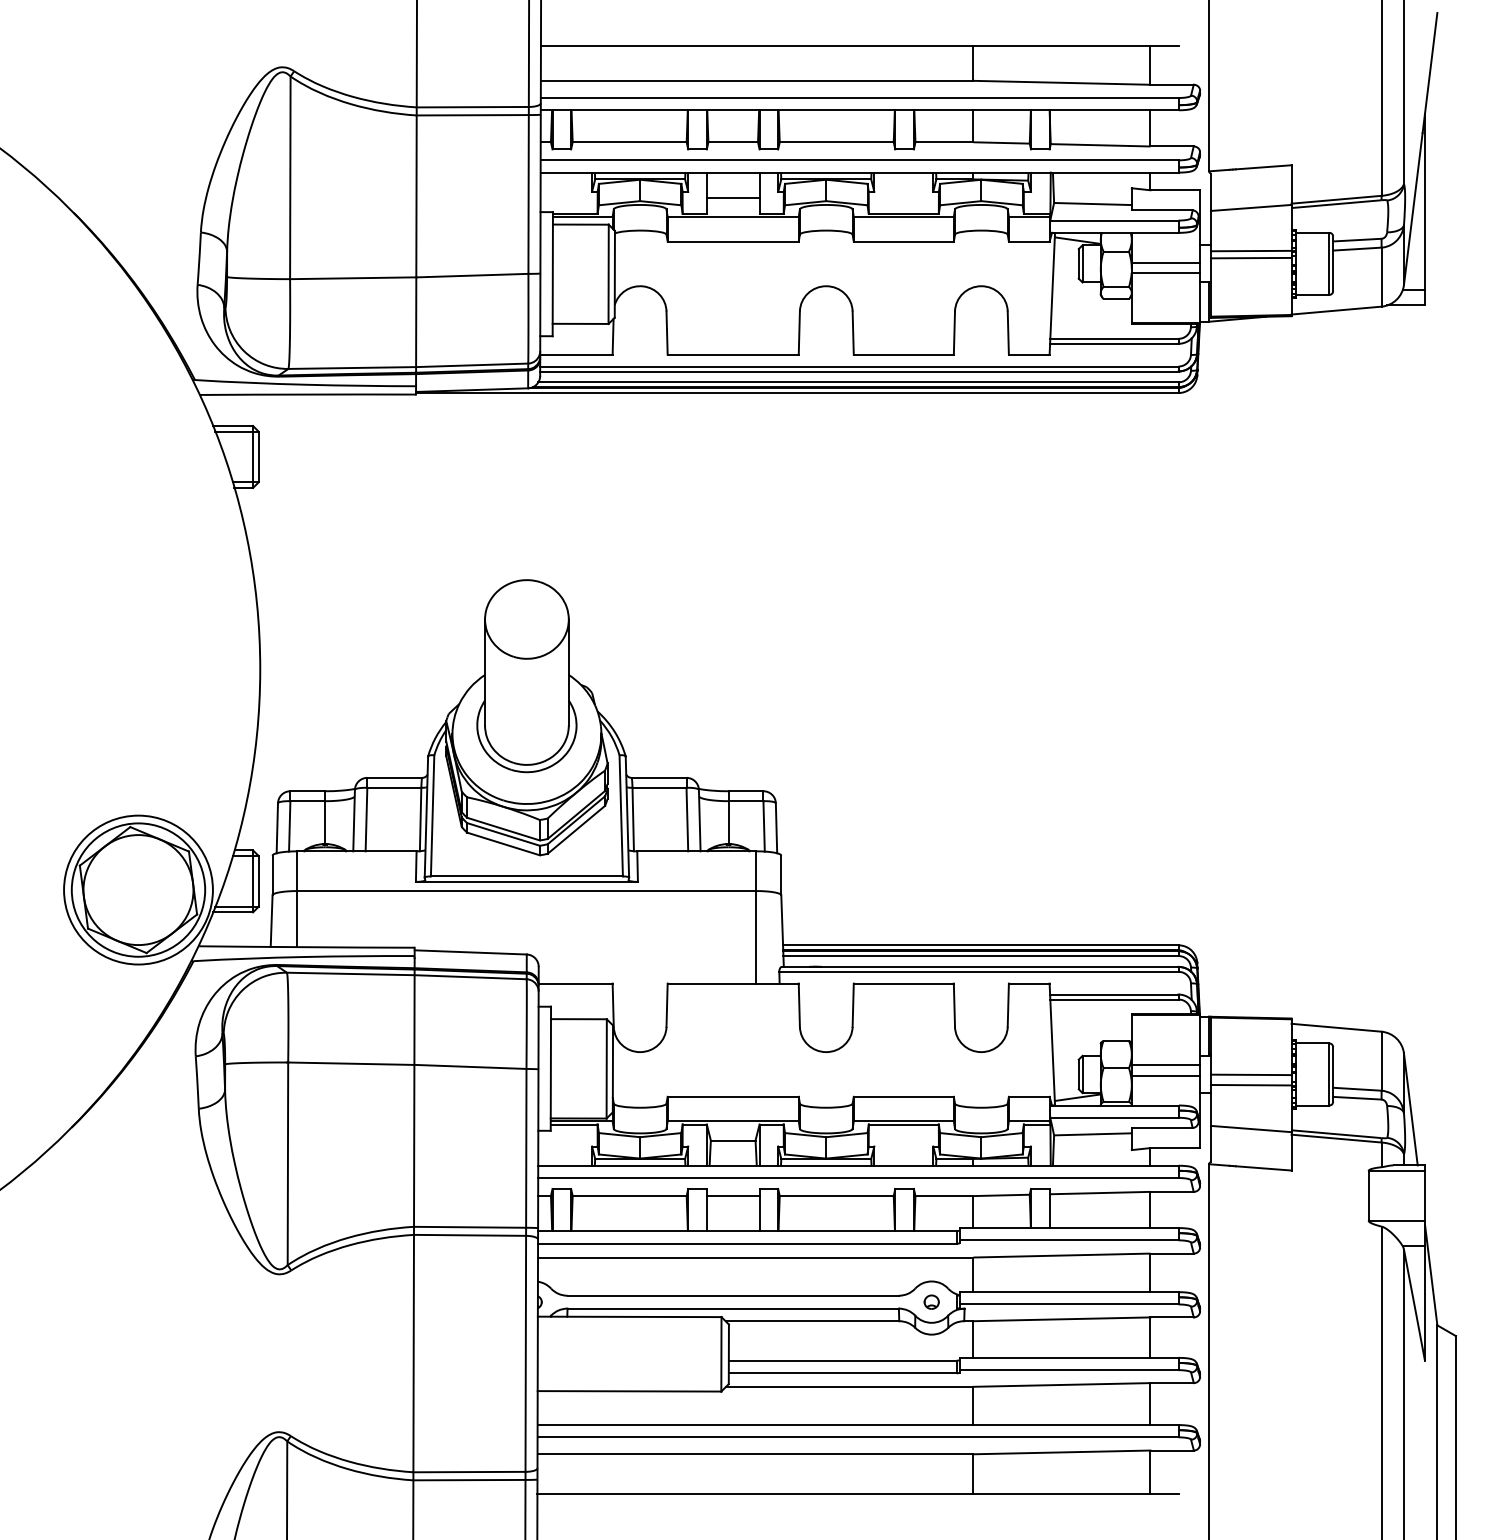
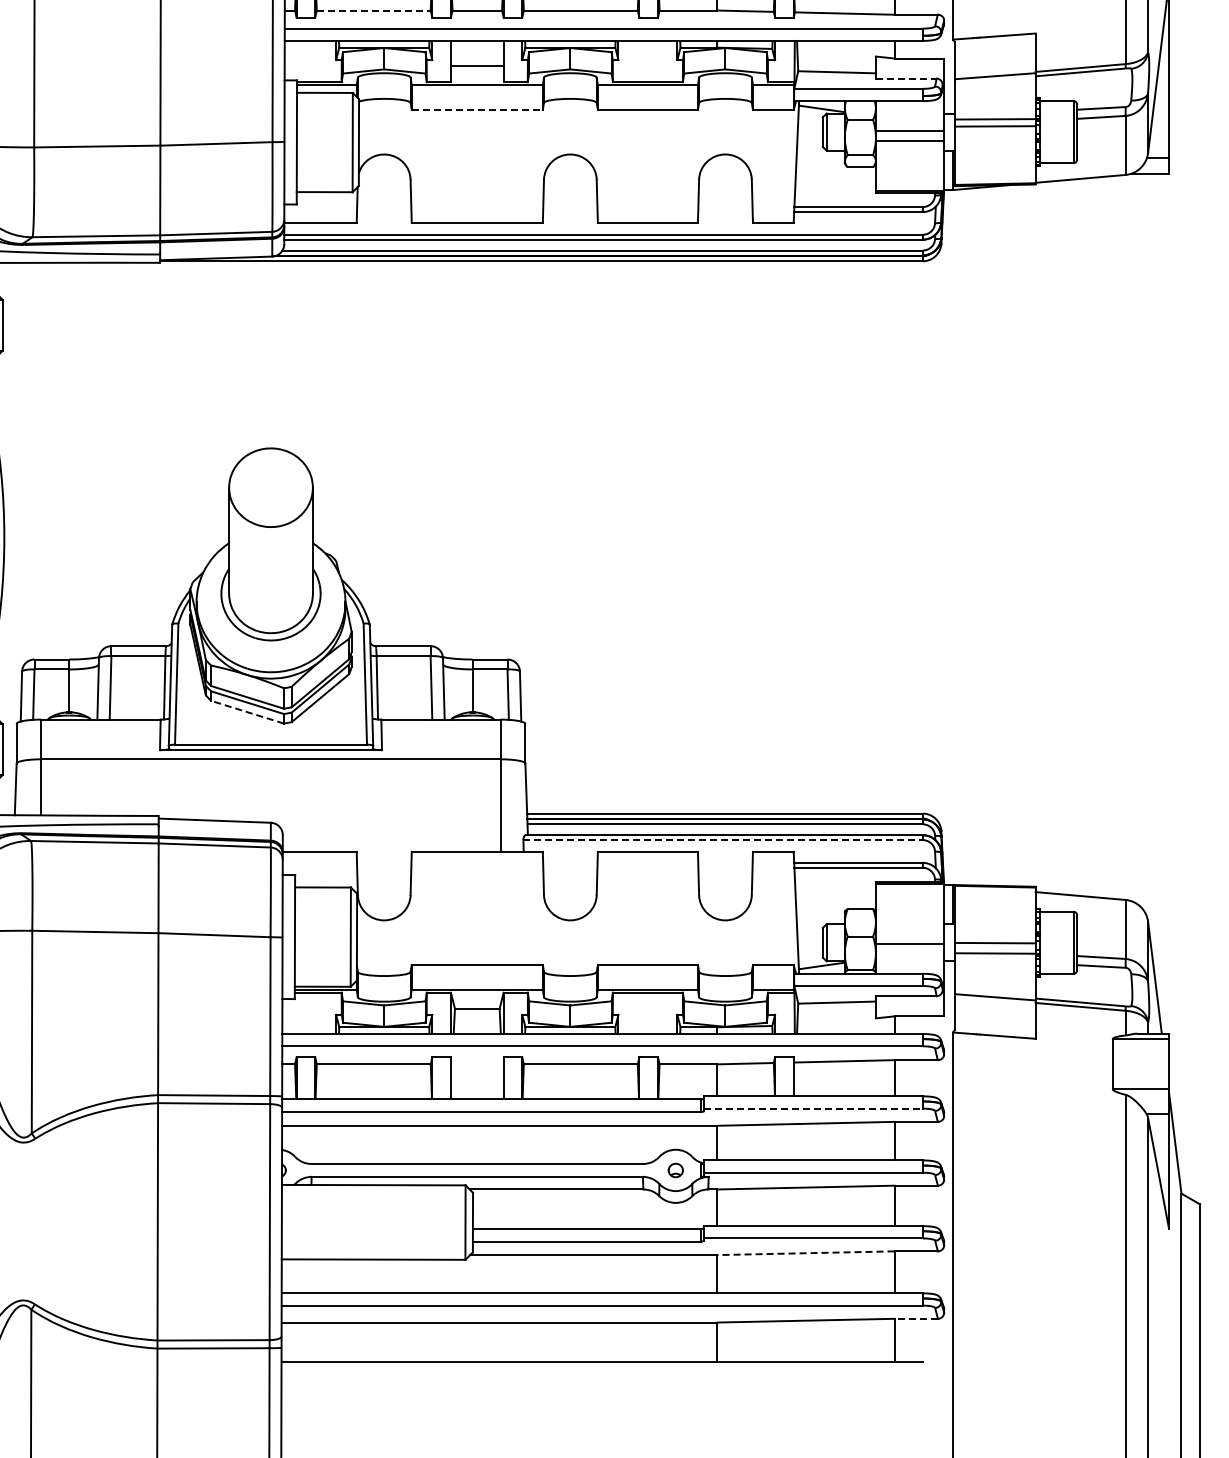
line: (629, 142) -> (373, 10), solid -> dashed
line: (1162, 210) -> (906, 78), solid -> dashed
line: (733, 241) -> (477, 109), solid -> dashed
line: (503, 843) -> (247, 711), solid -> dashed
line: (978, 971) -> (722, 839), solid -> dashed
line: (1165, 1065) -> (909, 933), removed
line: (732, 1196) -> (476, 1064), removed
line: (1069, 1240) -> (813, 1108), solid -> dashed
line: (1061, 1384) -> (805, 1252), solid -> dashed
line: (1172, 1450) -> (916, 1318), solid -> dashed

